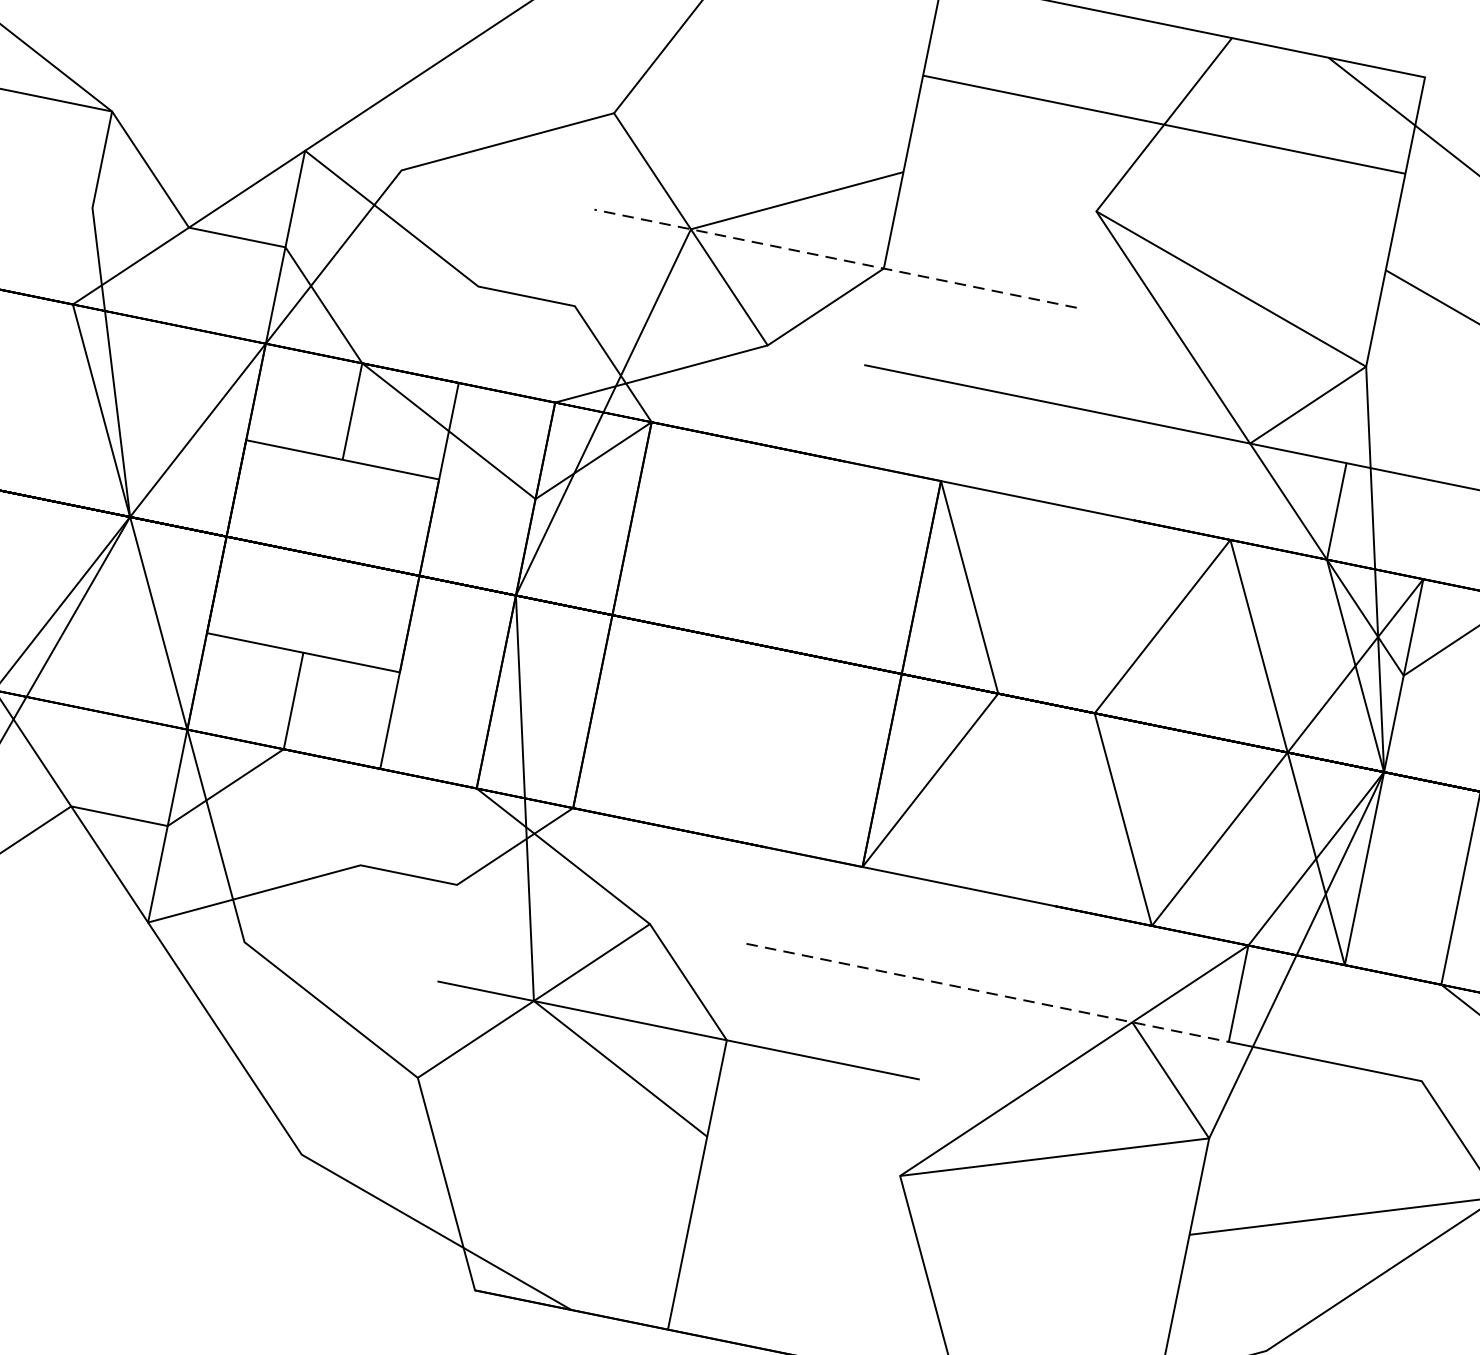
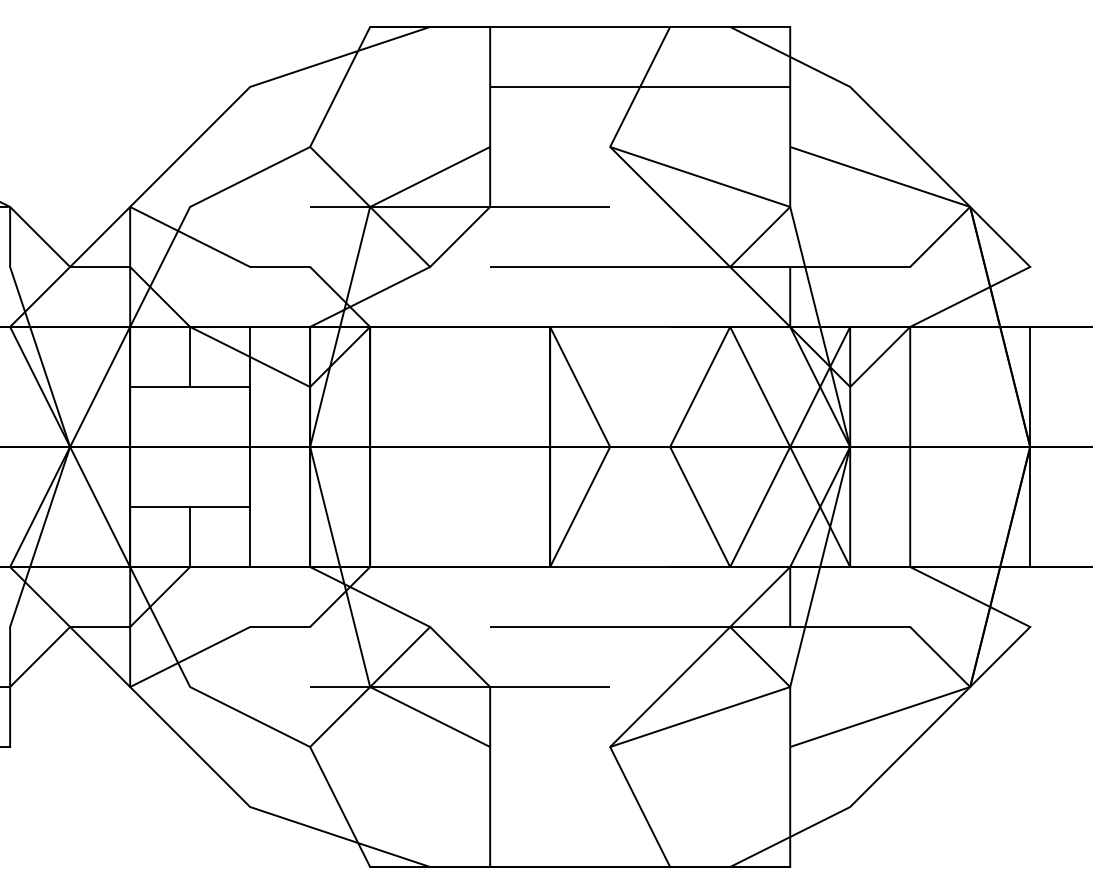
line: (834, 257) -> (459, 206), dashed -> solid
line: (987, 993) -> (640, 627), dashed -> solid

